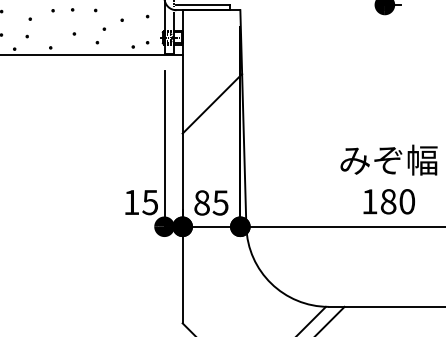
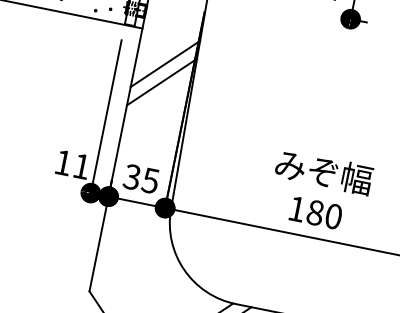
line: (211, 84) -> (164, 62), added
text: (149, 202) -> (80, 166), 15 -> 11
text: (201, 202) -> (131, 176), 85 -> 35

